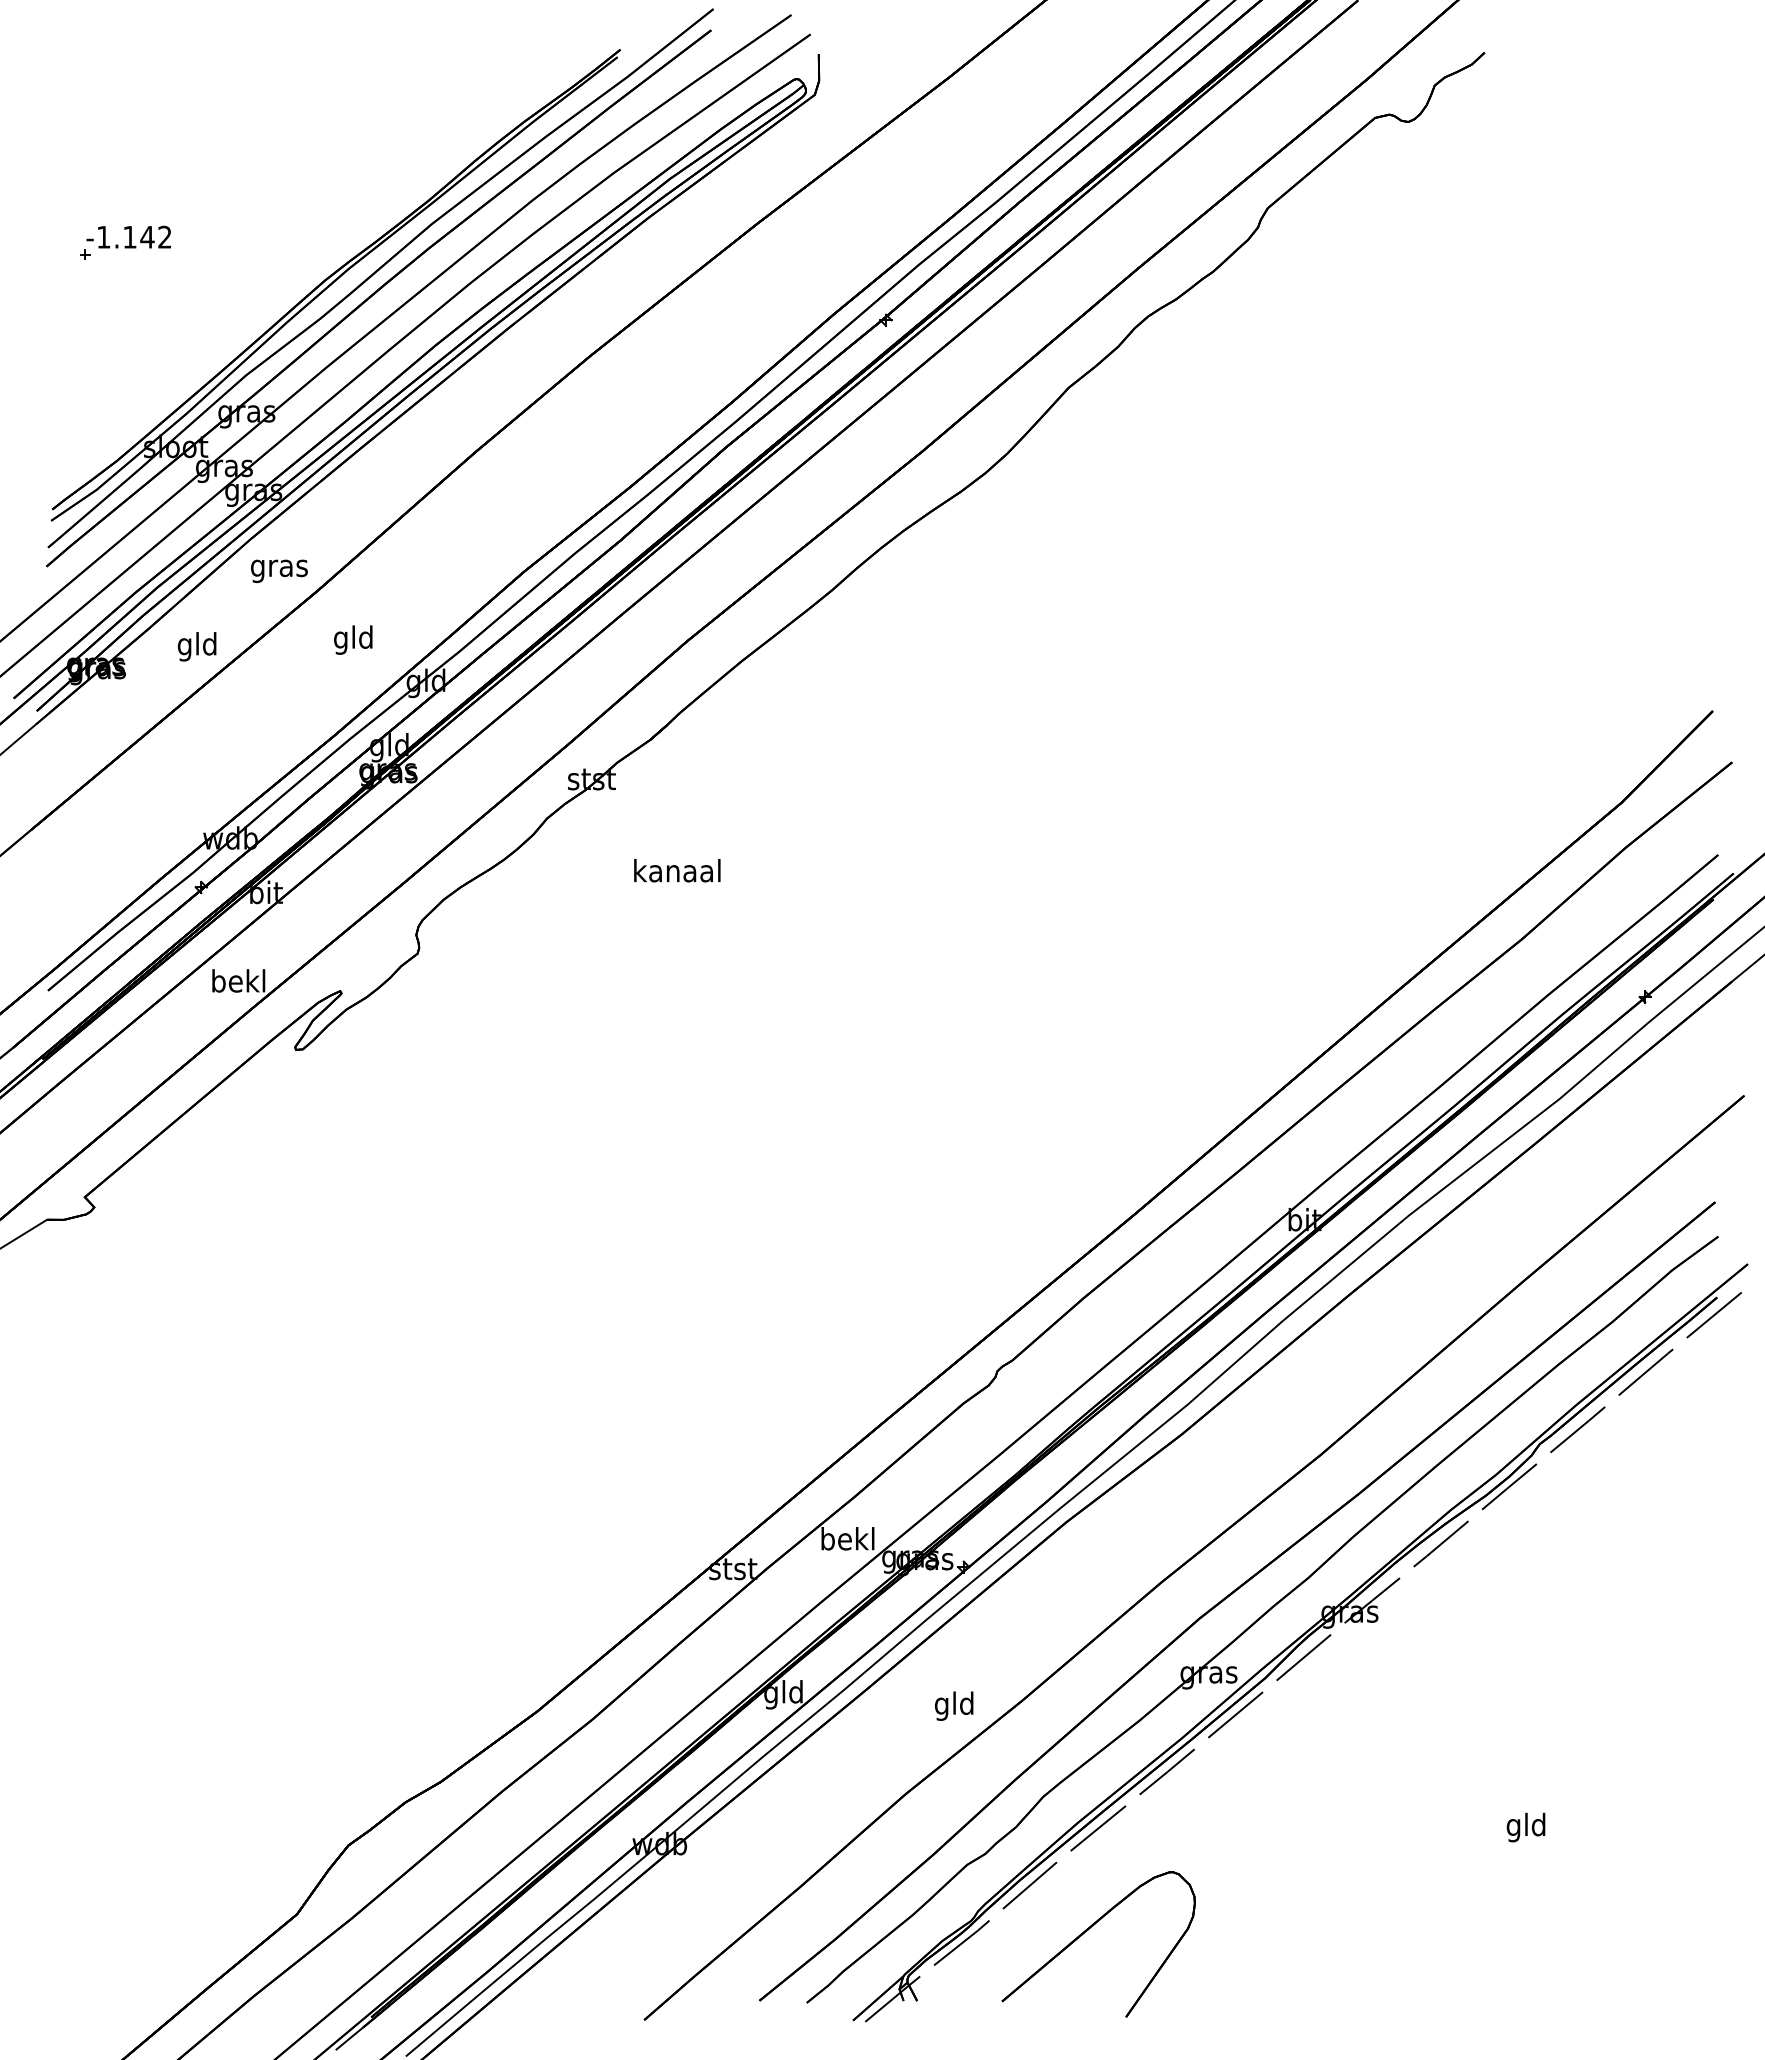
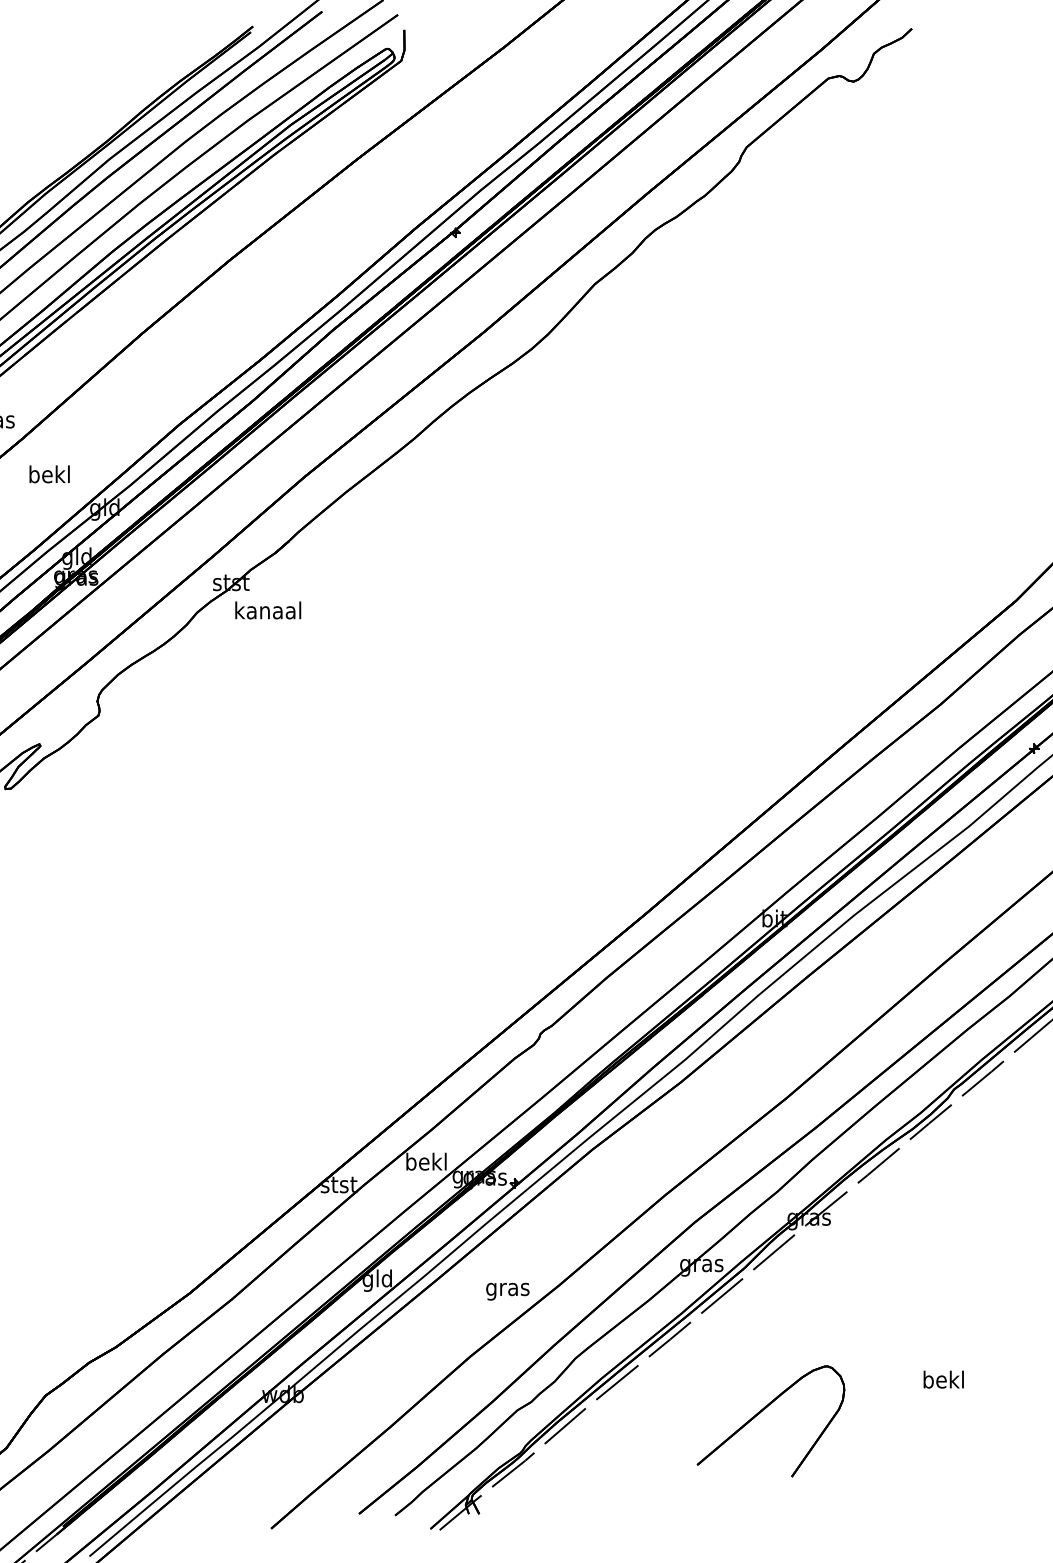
text: (353, 639) -> (49, 476), gld -> bekl
text: (677, 870) -> (268, 610), moved
text: (954, 1705) -> (507, 1288), gld -> gras
text: (1526, 1827) -> (943, 1381), gld -> bekl
part: (1087, 1931) -> (762, 1411), moved

